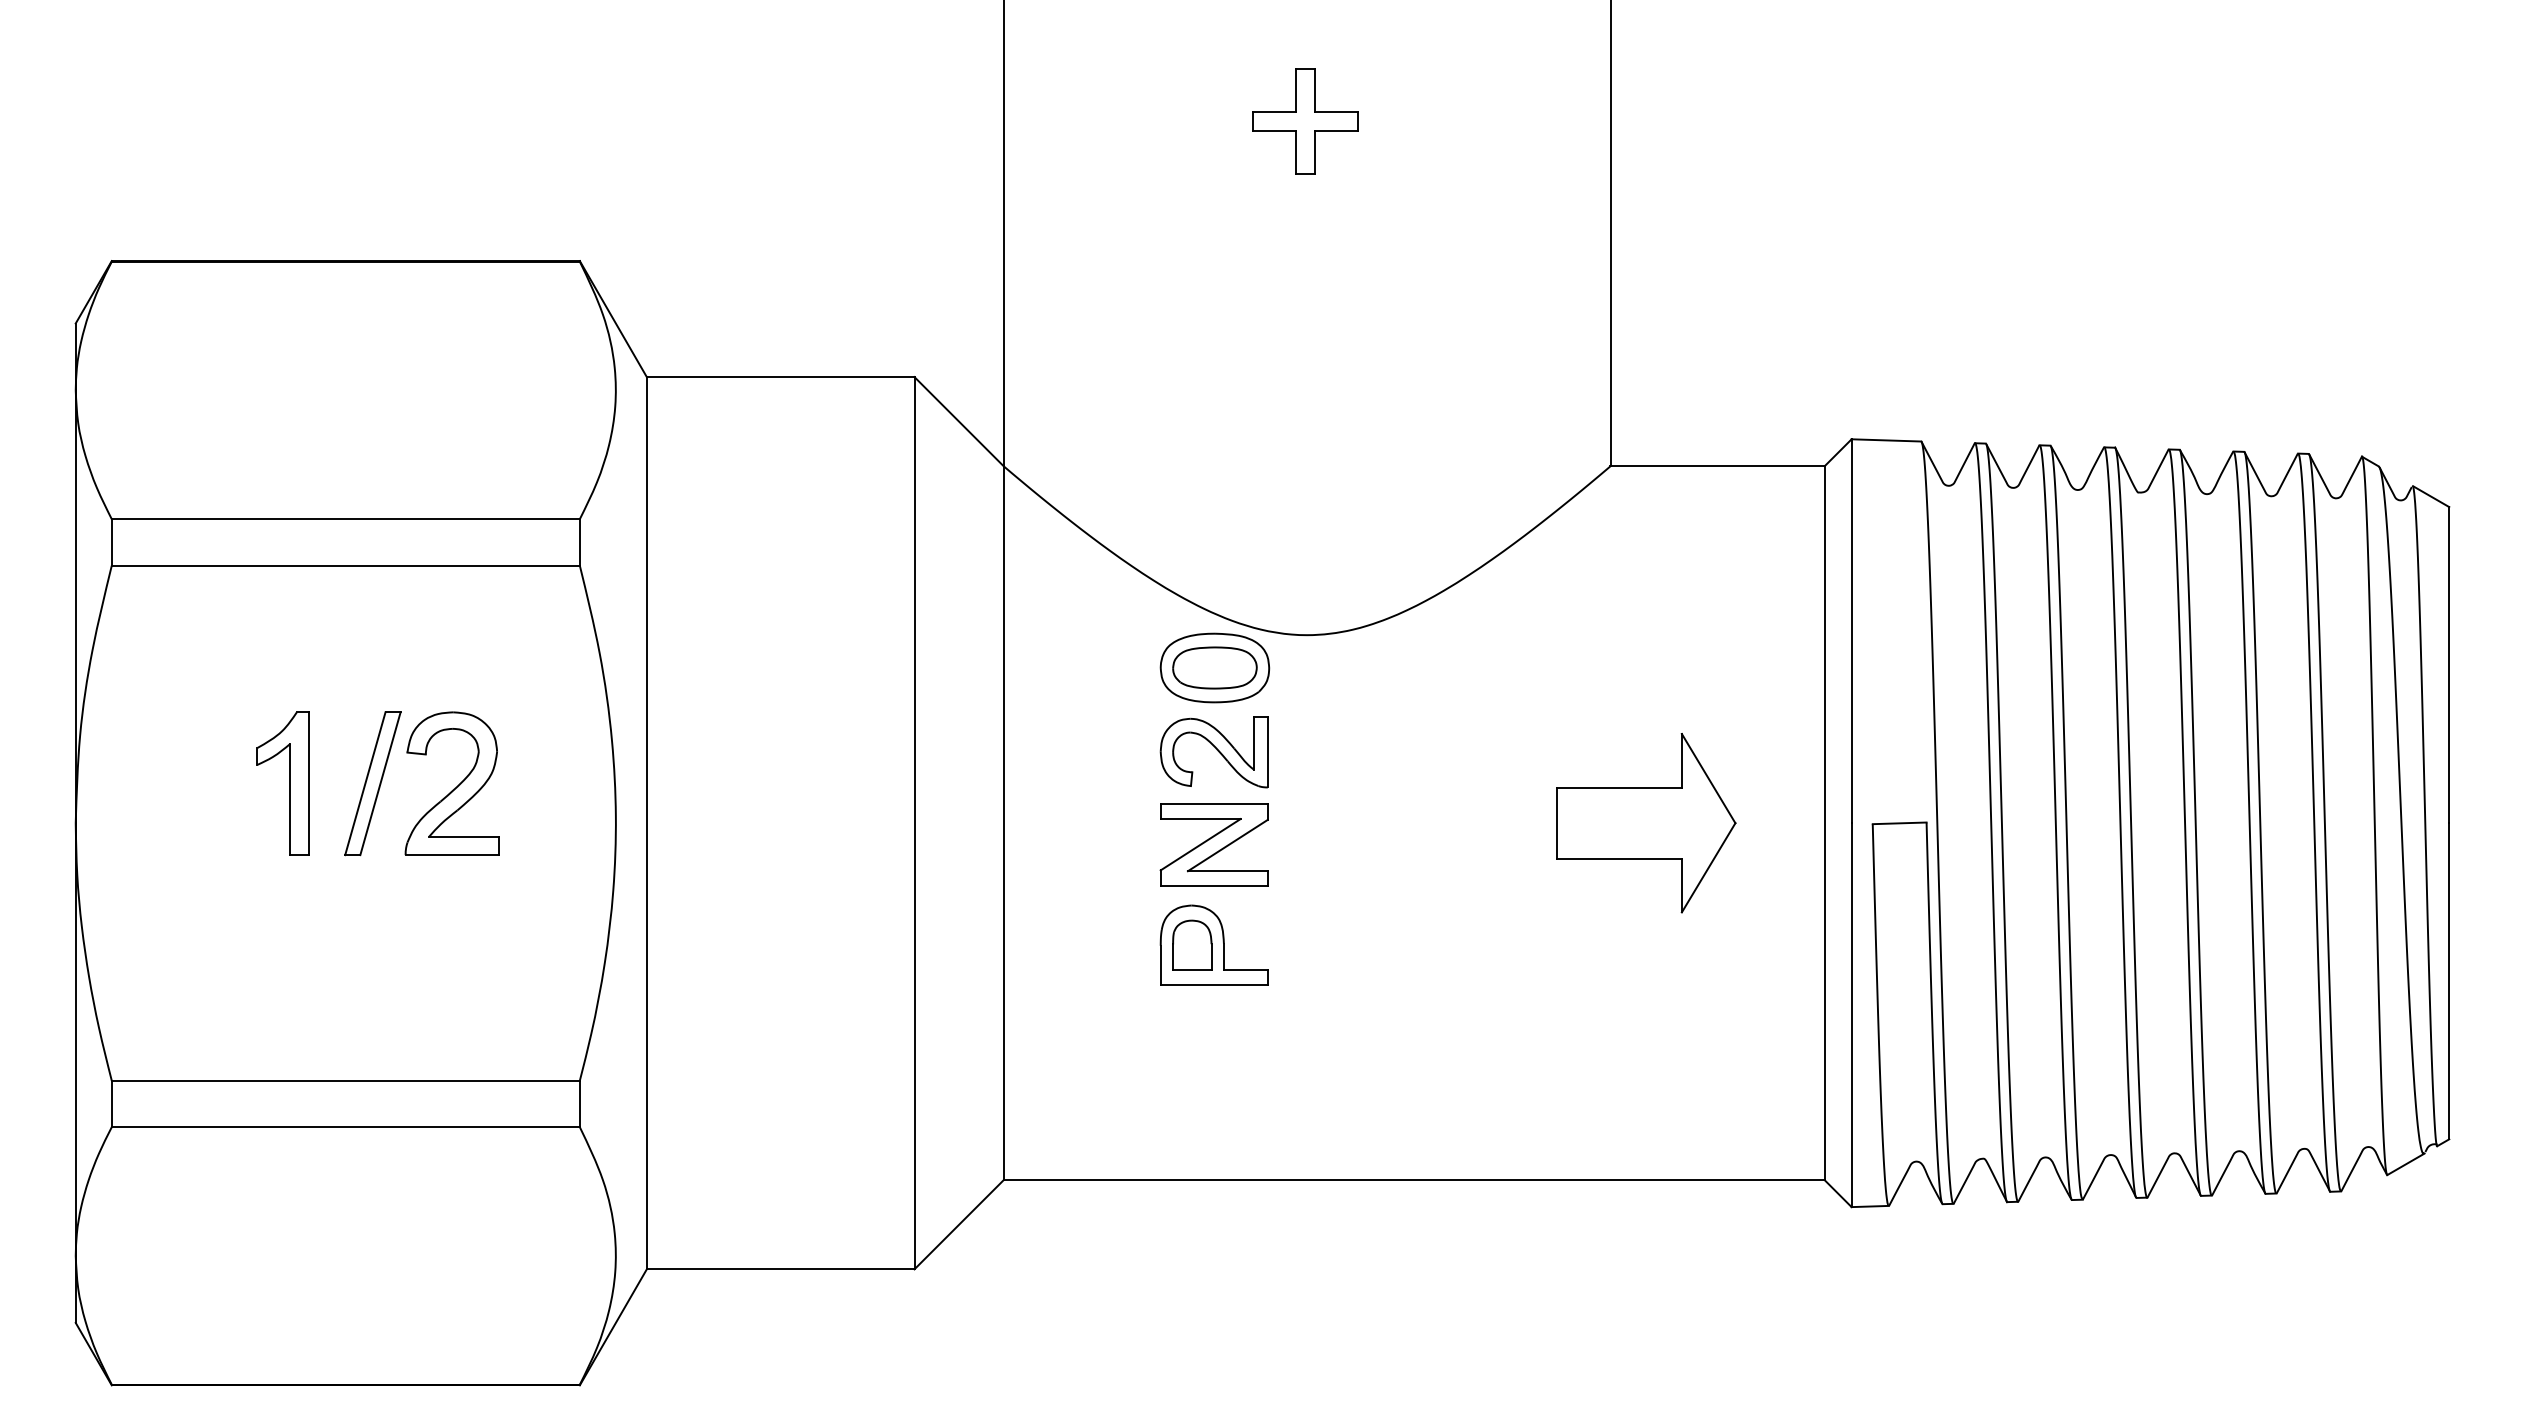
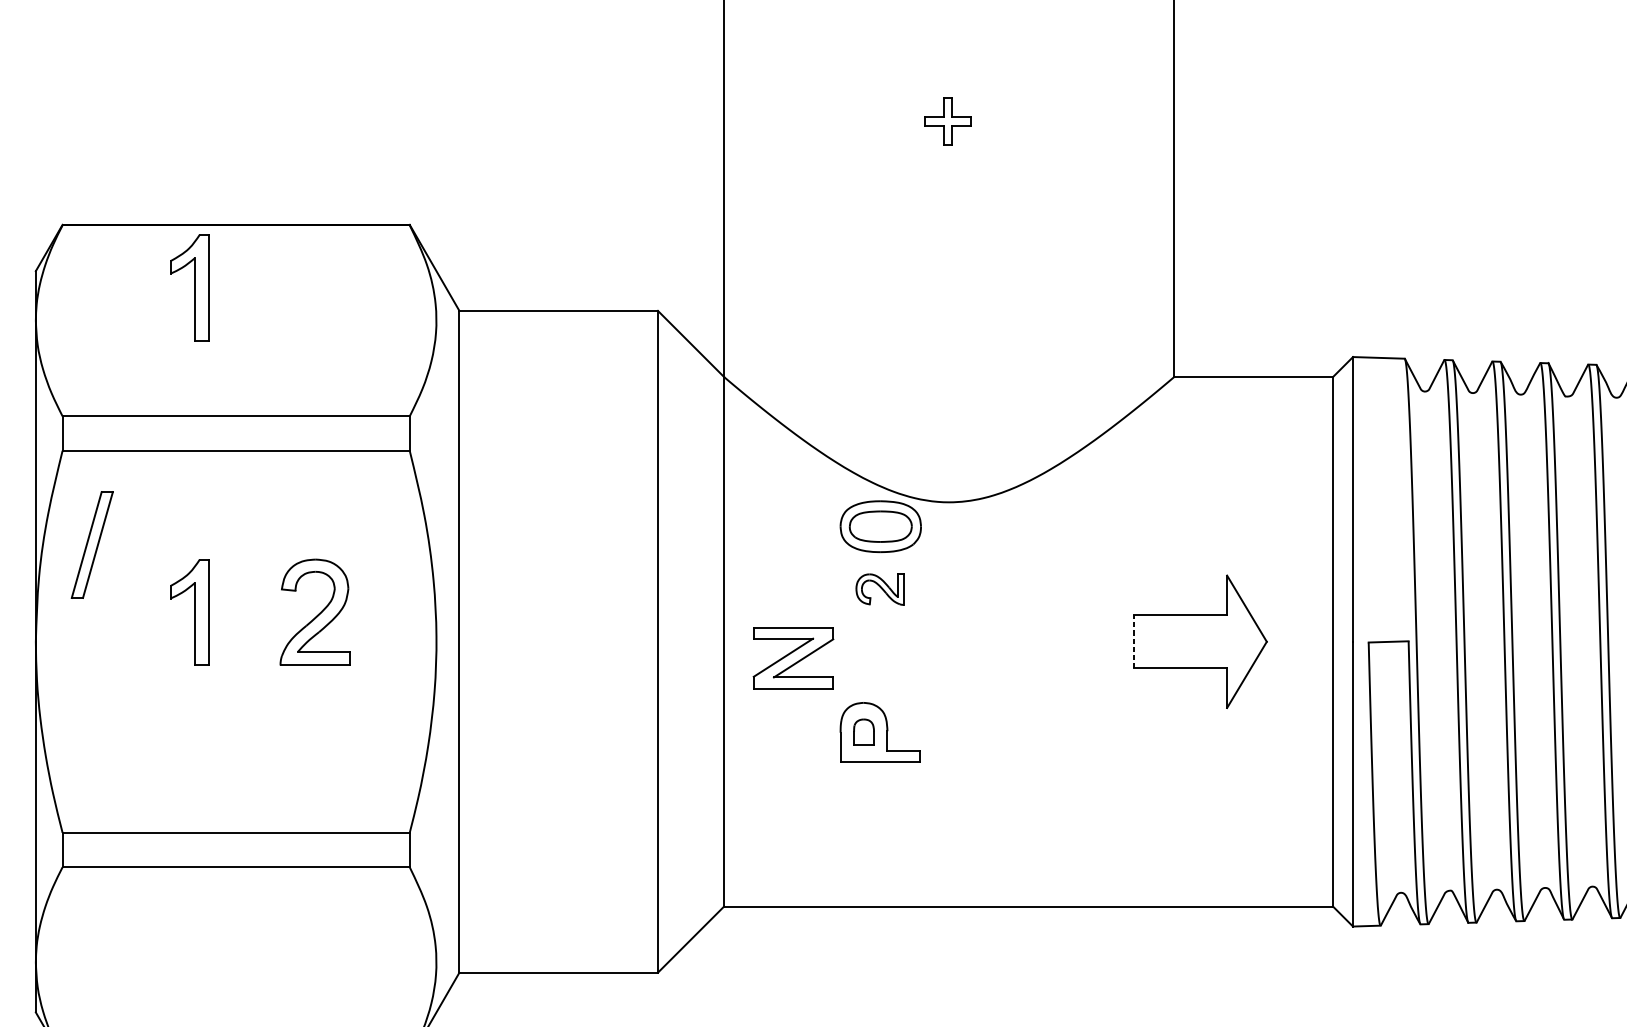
part: (1305, 121) -> (947, 121), size x0.6
part: (289, 345) -> (194, 287), added
part: (1213, 752) -> (879, 589), size x0.6
part: (372, 783) -> (92, 544), moved
line: (1556, 823) -> (1134, 642), solid -> dashed
part: (1213, 844) -> (792, 657), moved
part: (1192, 944) -> (864, 731), size x0.7

